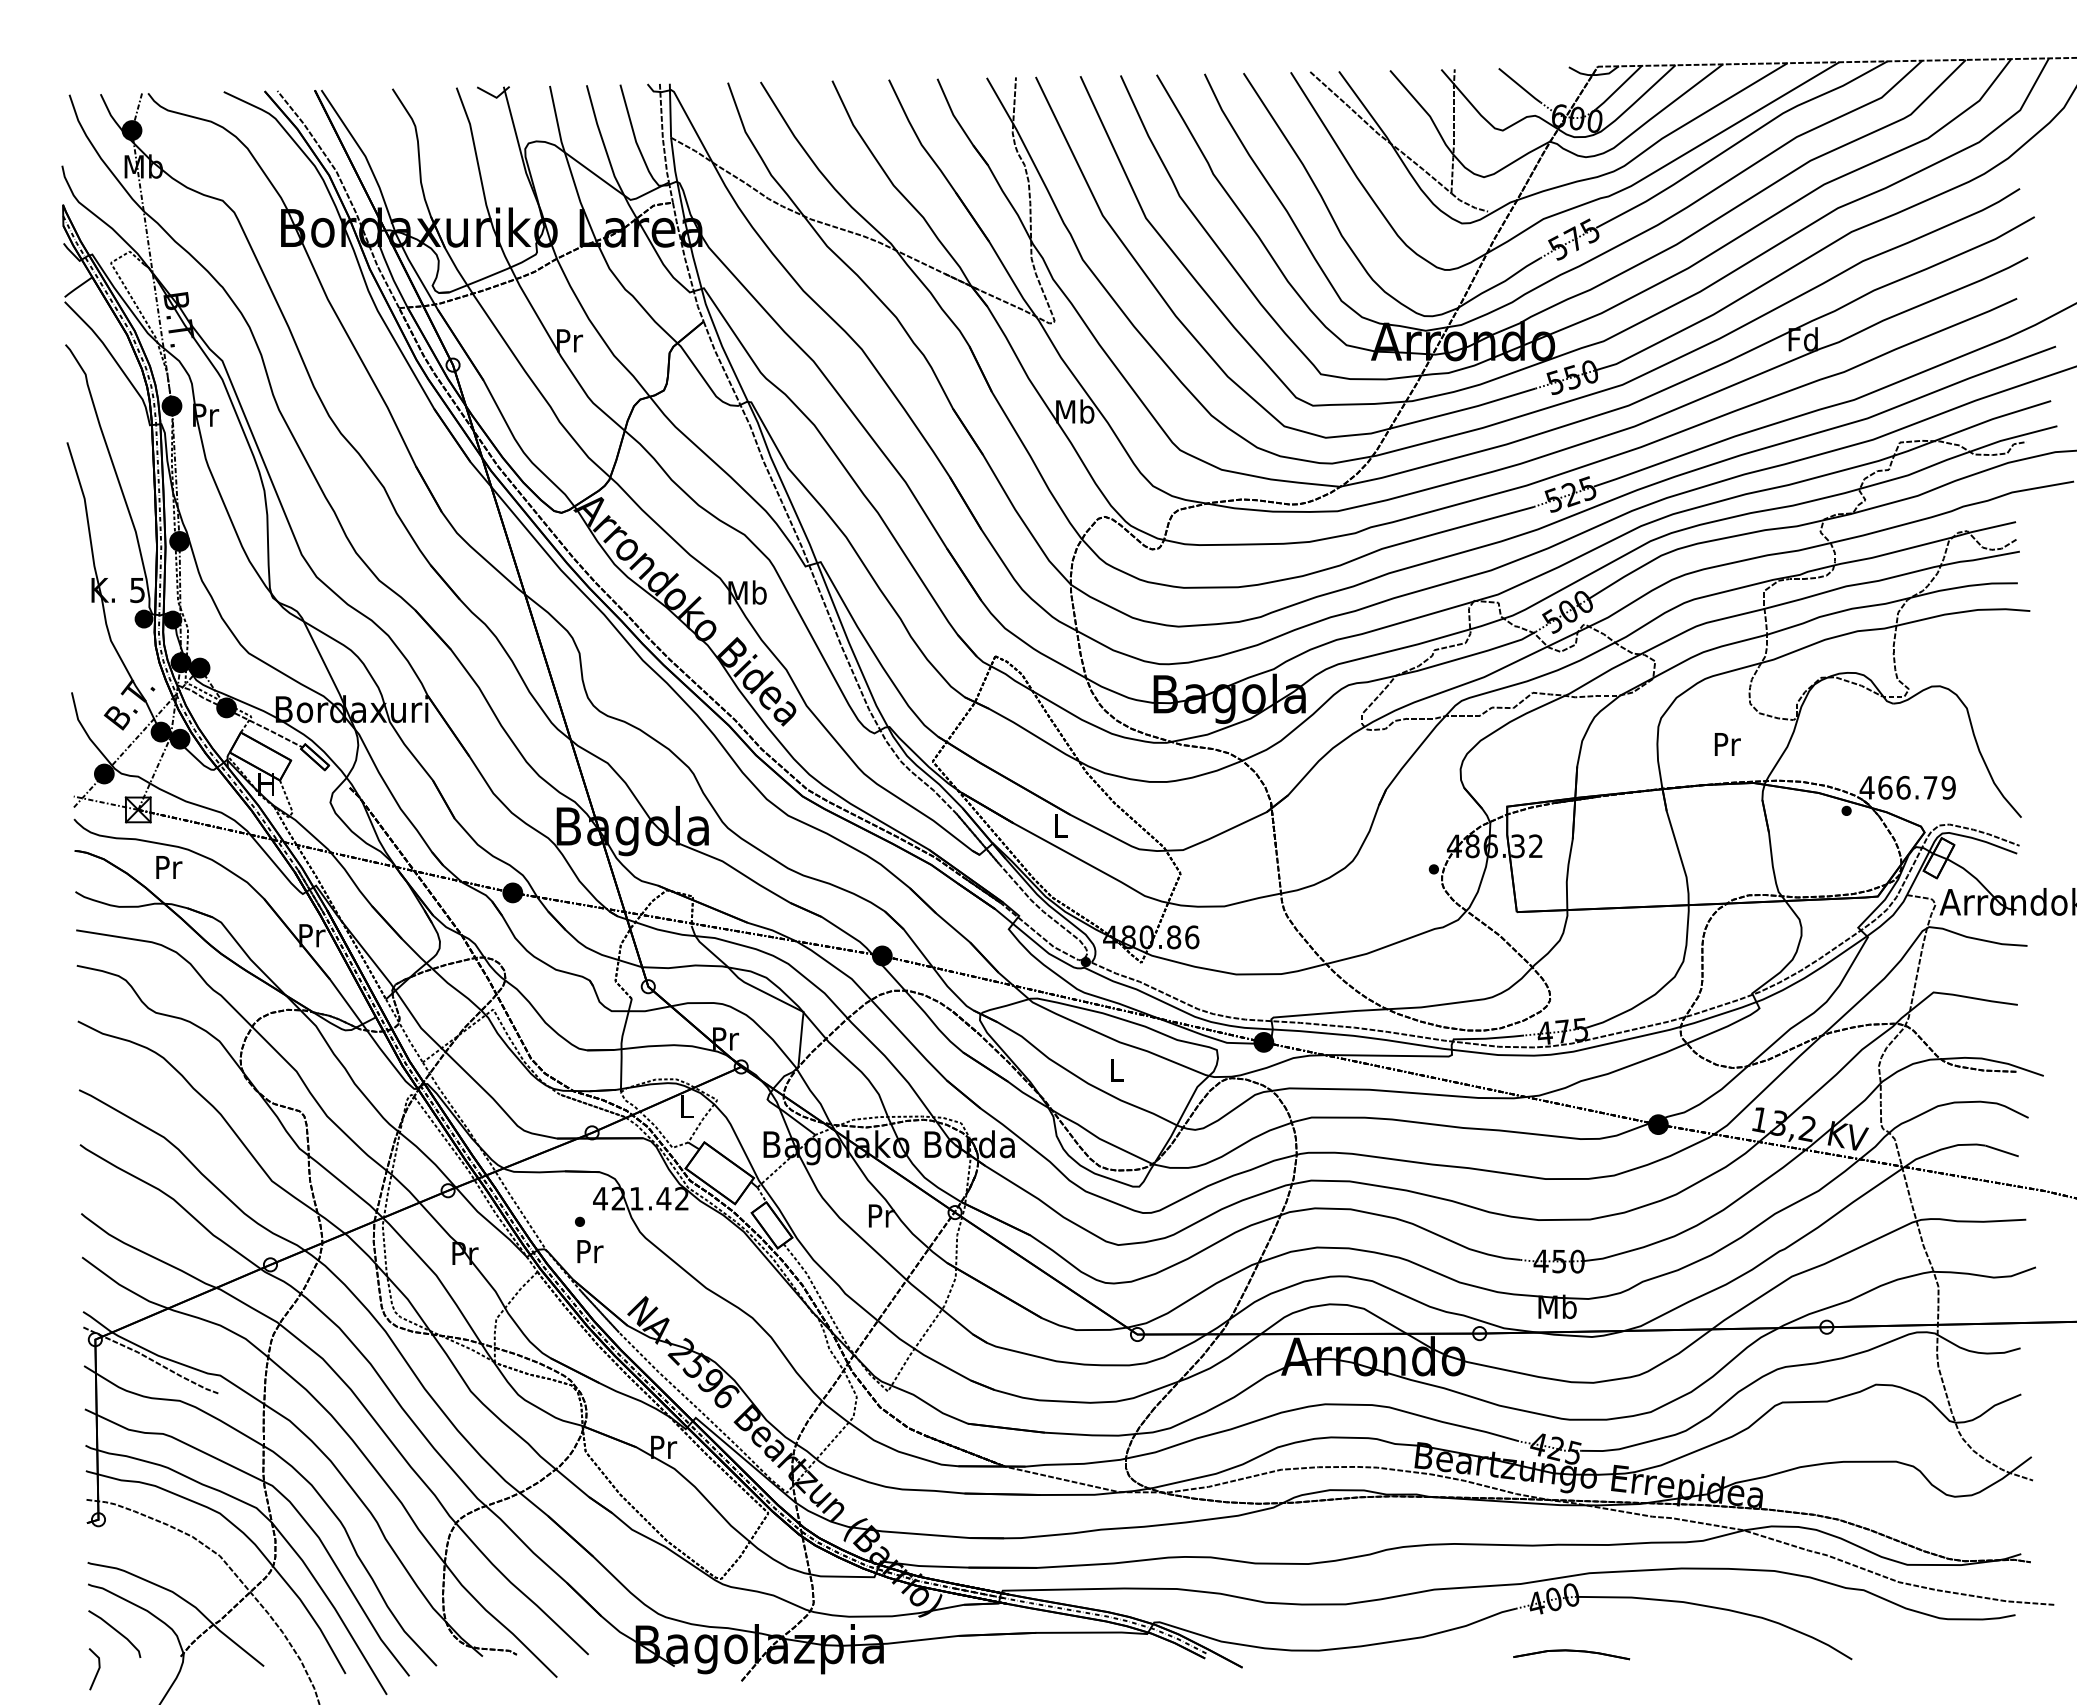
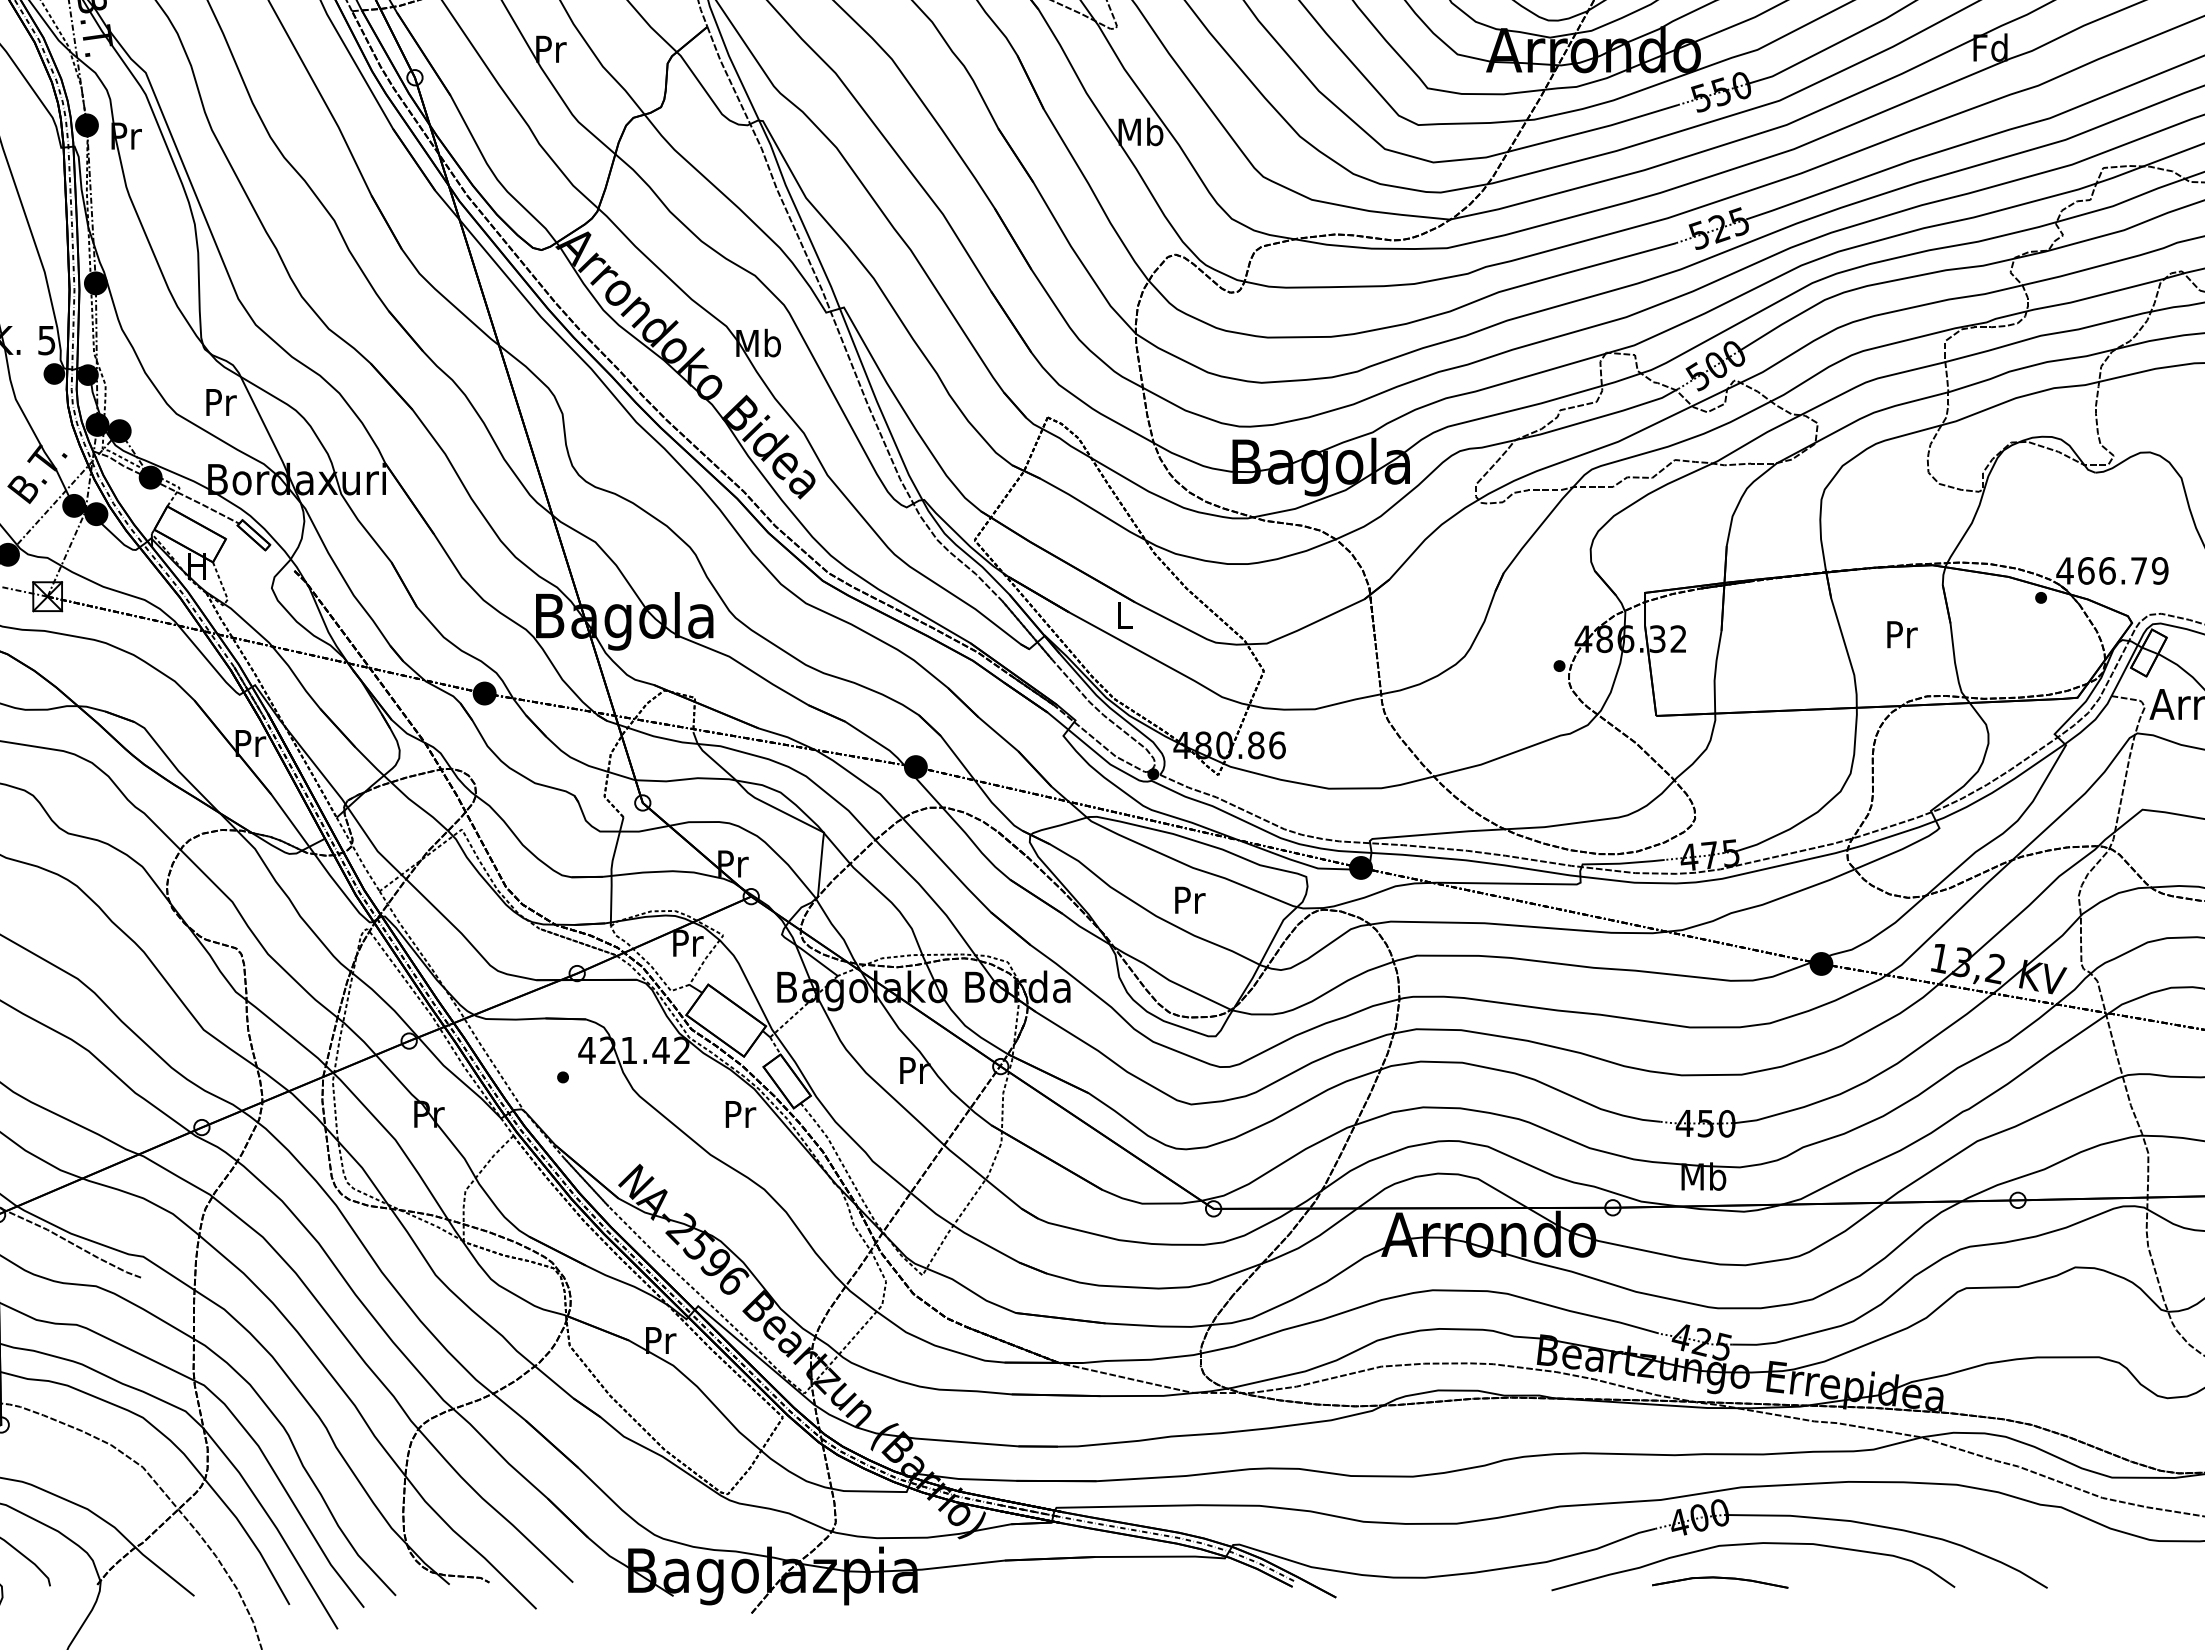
text: (1727, 744) -> (1902, 634), moved
text: (169, 867) -> (221, 402), moved
text: (1117, 1069) -> (1190, 899), L -> Pr
text: (687, 1106) -> (688, 942), L -> Pr
text: (590, 1251) -> (741, 1114), moved
curve: (1600, 1622) -> (1753, 1544), added

